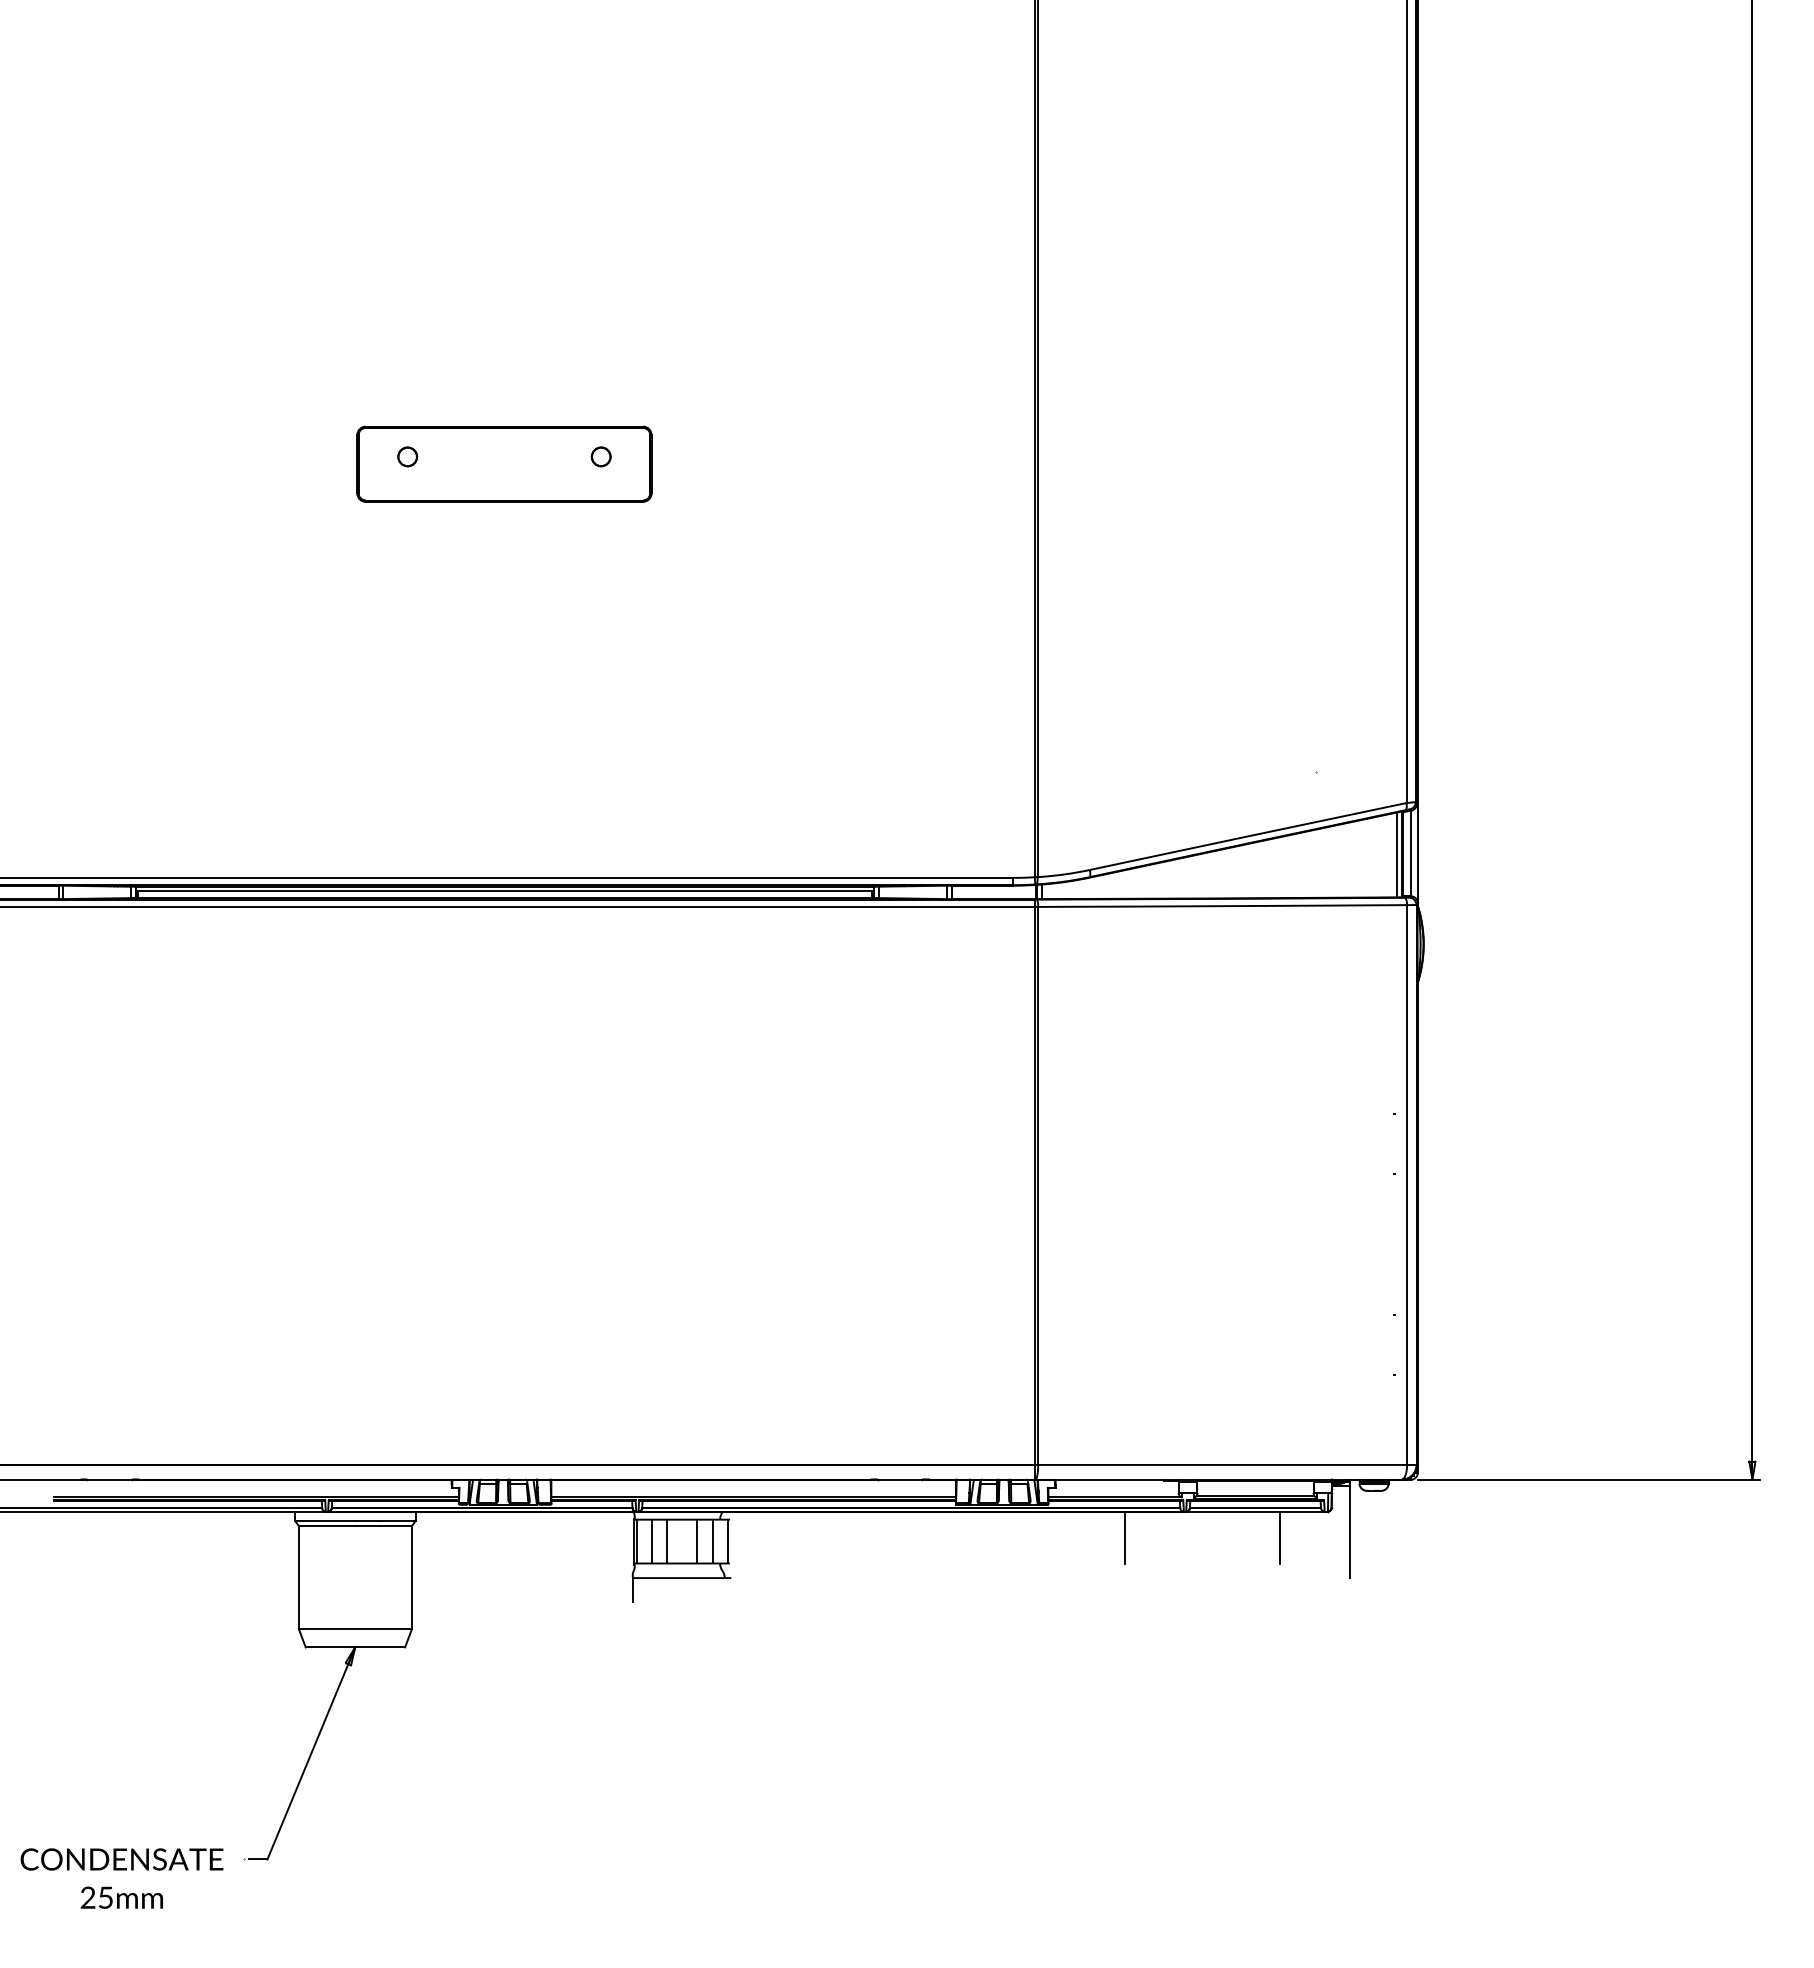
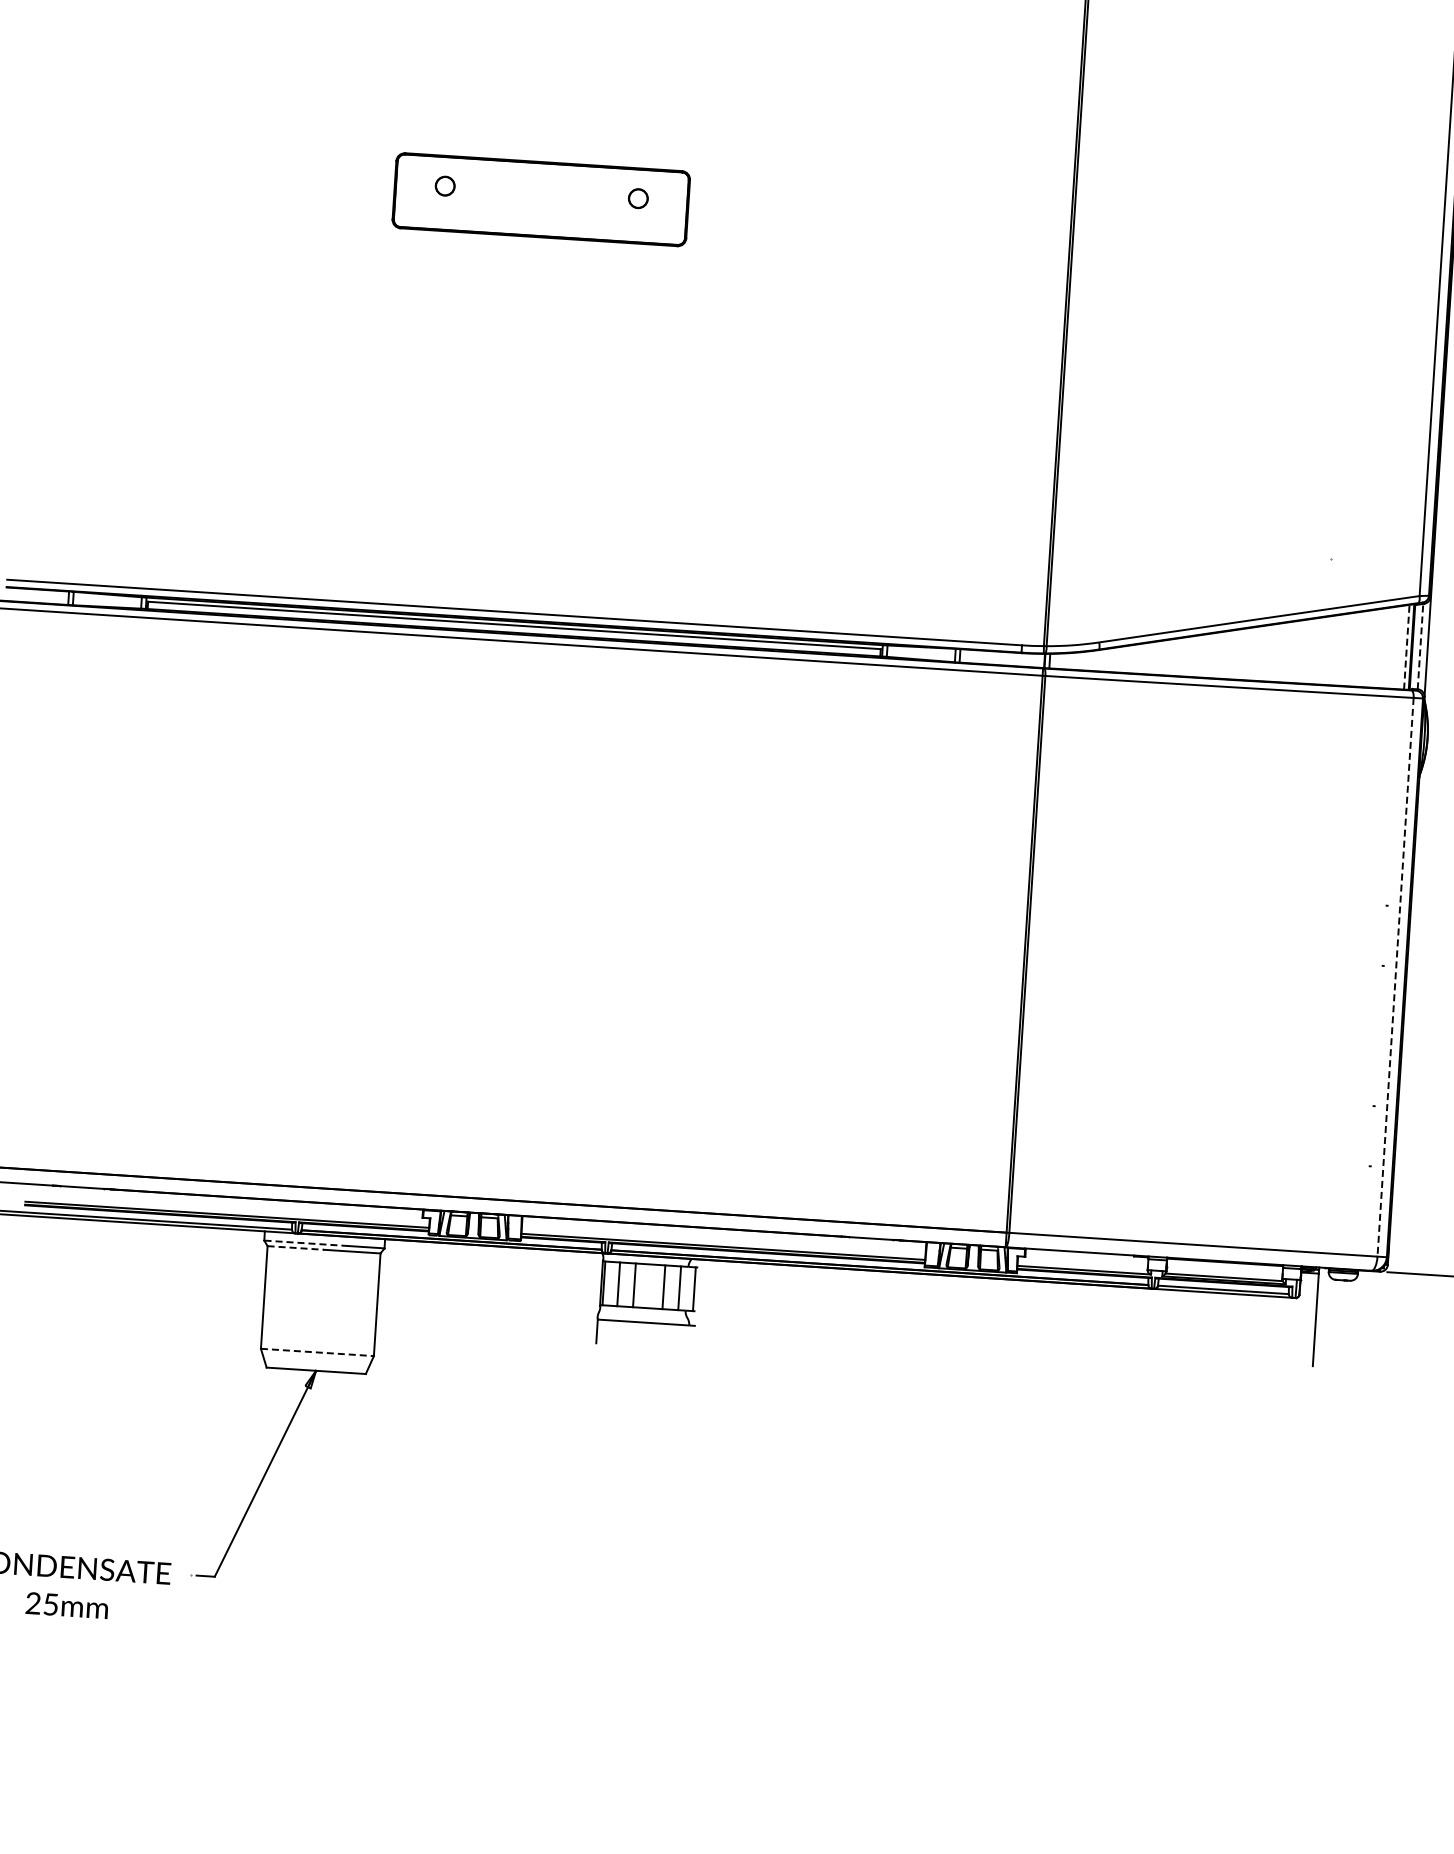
line: (1410, 853) -> (1420, 646), solid -> dashed
line: (1397, 854) -> (1407, 646), solid -> dashed
line: (1407, 1185) -> (1395, 977), solid -> dashed
line: (336, 1520) -> (305, 1242), solid -> dashed
line: (327, 1526) -> (296, 1248), solid -> dashed
line: (1125, 1537) -> (1091, 1310), removed
line: (1279, 1537) -> (1245, 1320), removed
line: (355, 1628) -> (317, 1351), solid -> dashed

